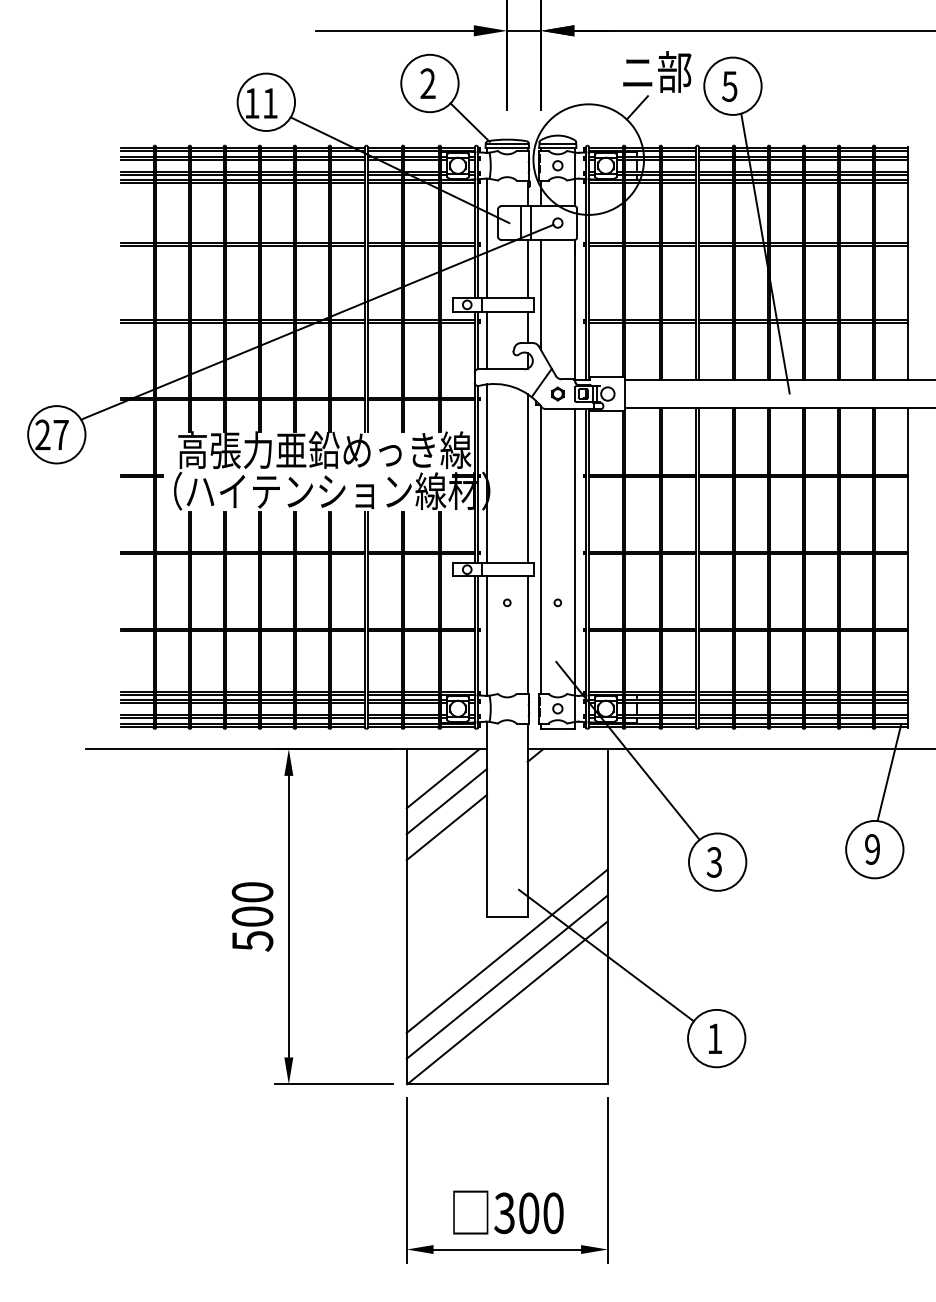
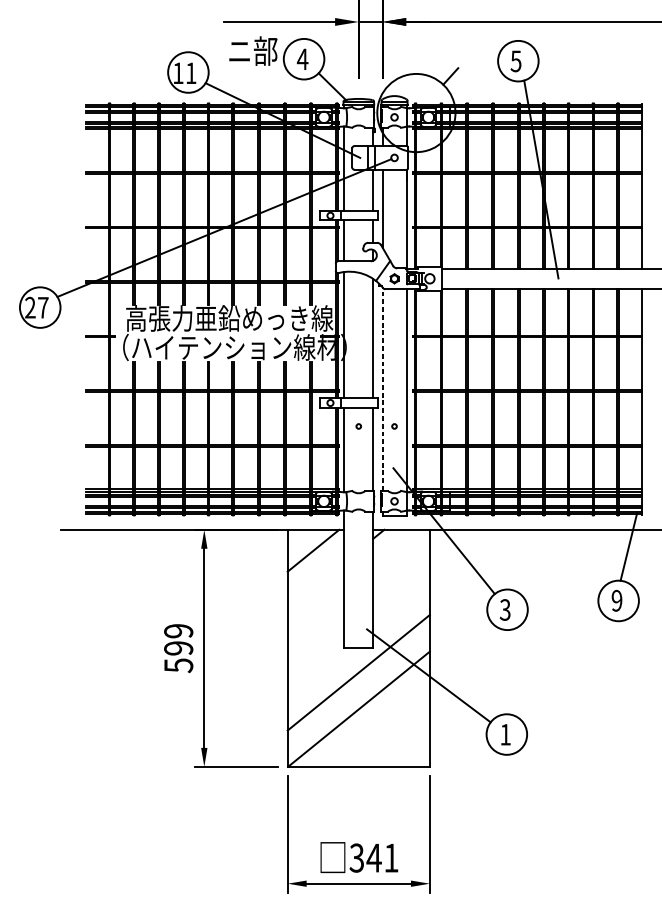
text: (657, 71) -> (253, 50), moved
text: (427, 83) -> (302, 59), 2 -> 4
line: (540, 550) -> (382, 389), solid -> dashed
line: (446, 801) -> (315, 566), removed
line: (446, 827) -> (315, 585), removed
text: (252, 904) -> (178, 639), 500 -> 599
line: (506, 976) -> (358, 690), removed
text: (540, 1213) -> (382, 858), 300 -> 341

